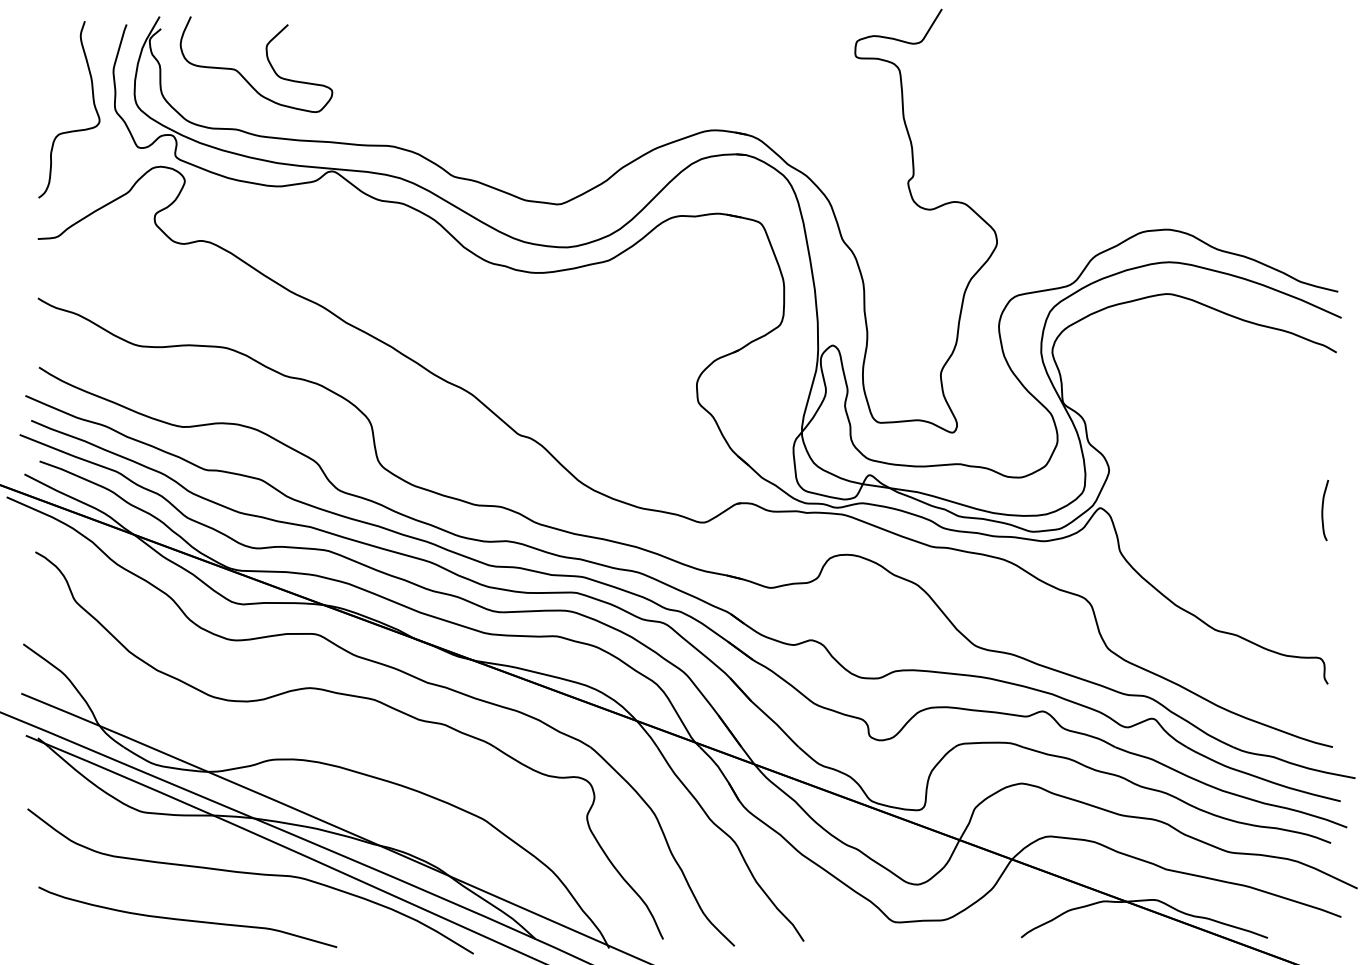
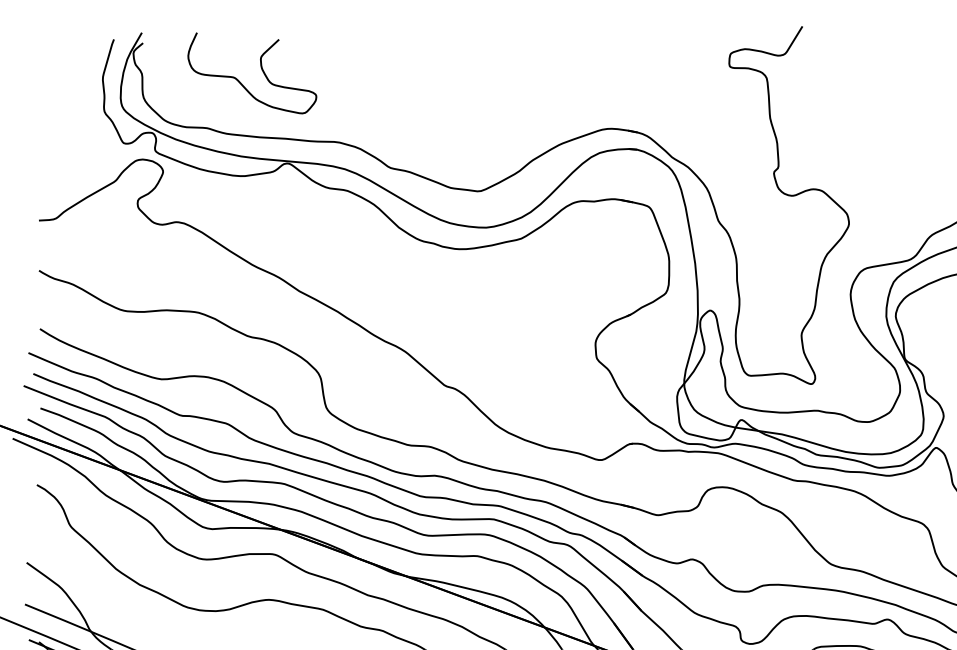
curve: (266, 58) -> (260, 68), moved
curve: (70, 130) -> (66, 128), removed

